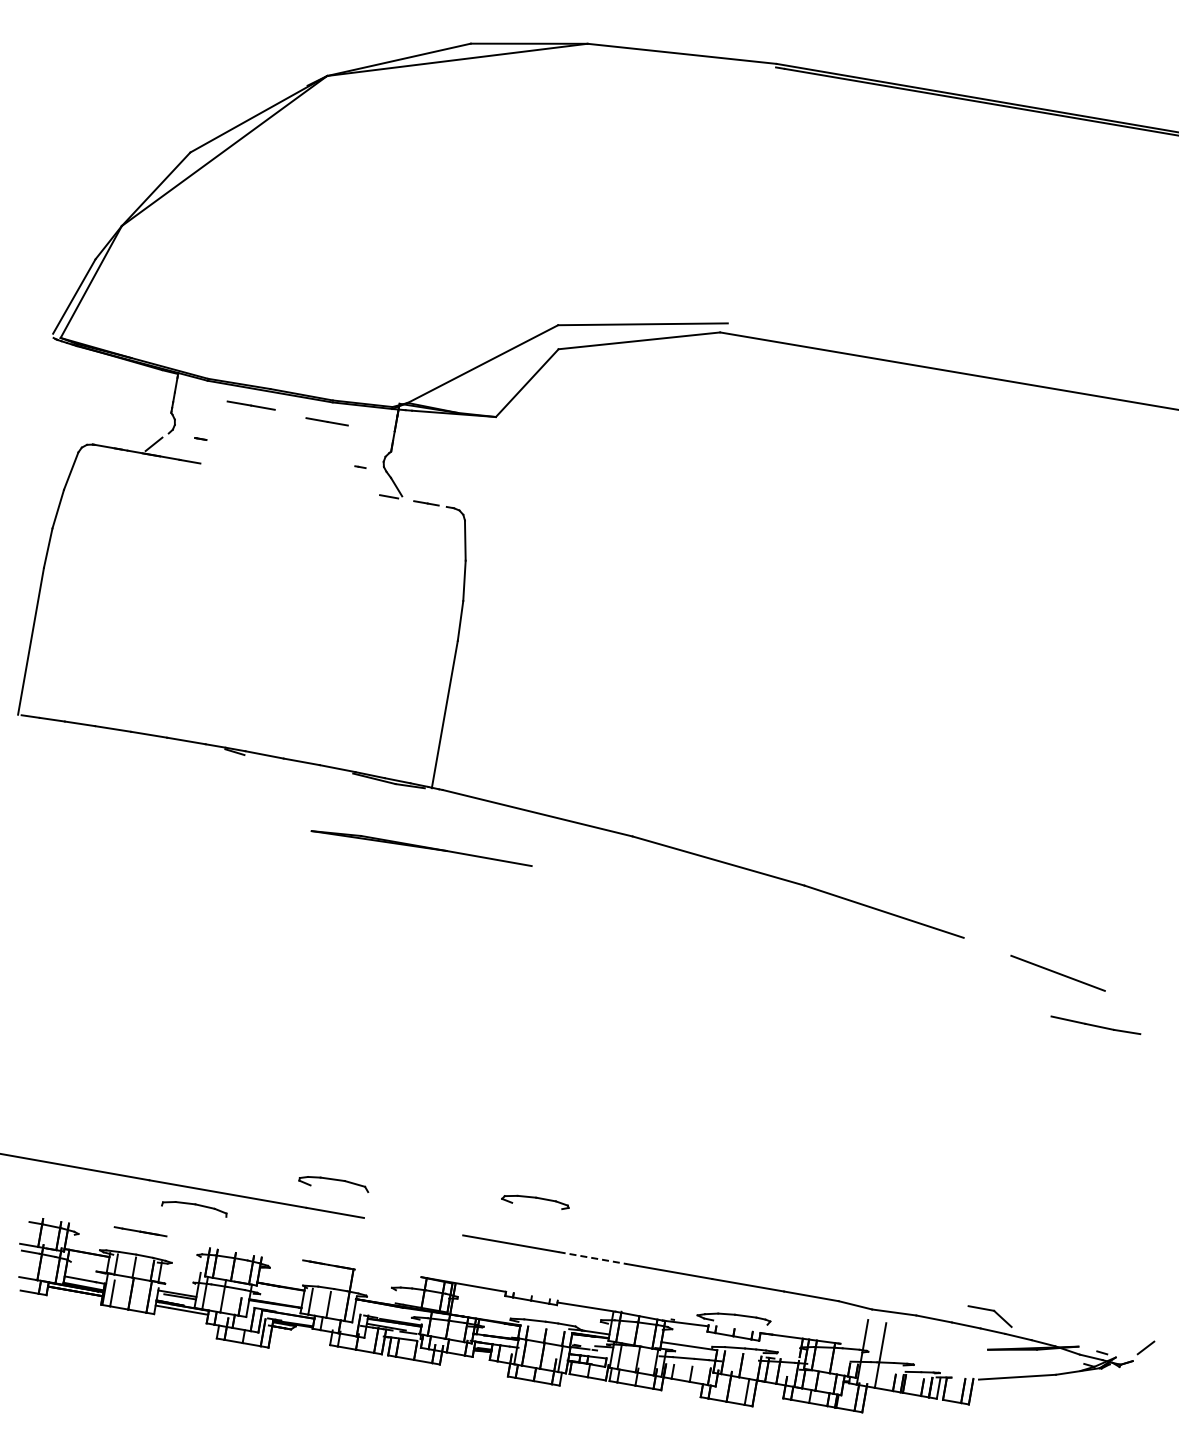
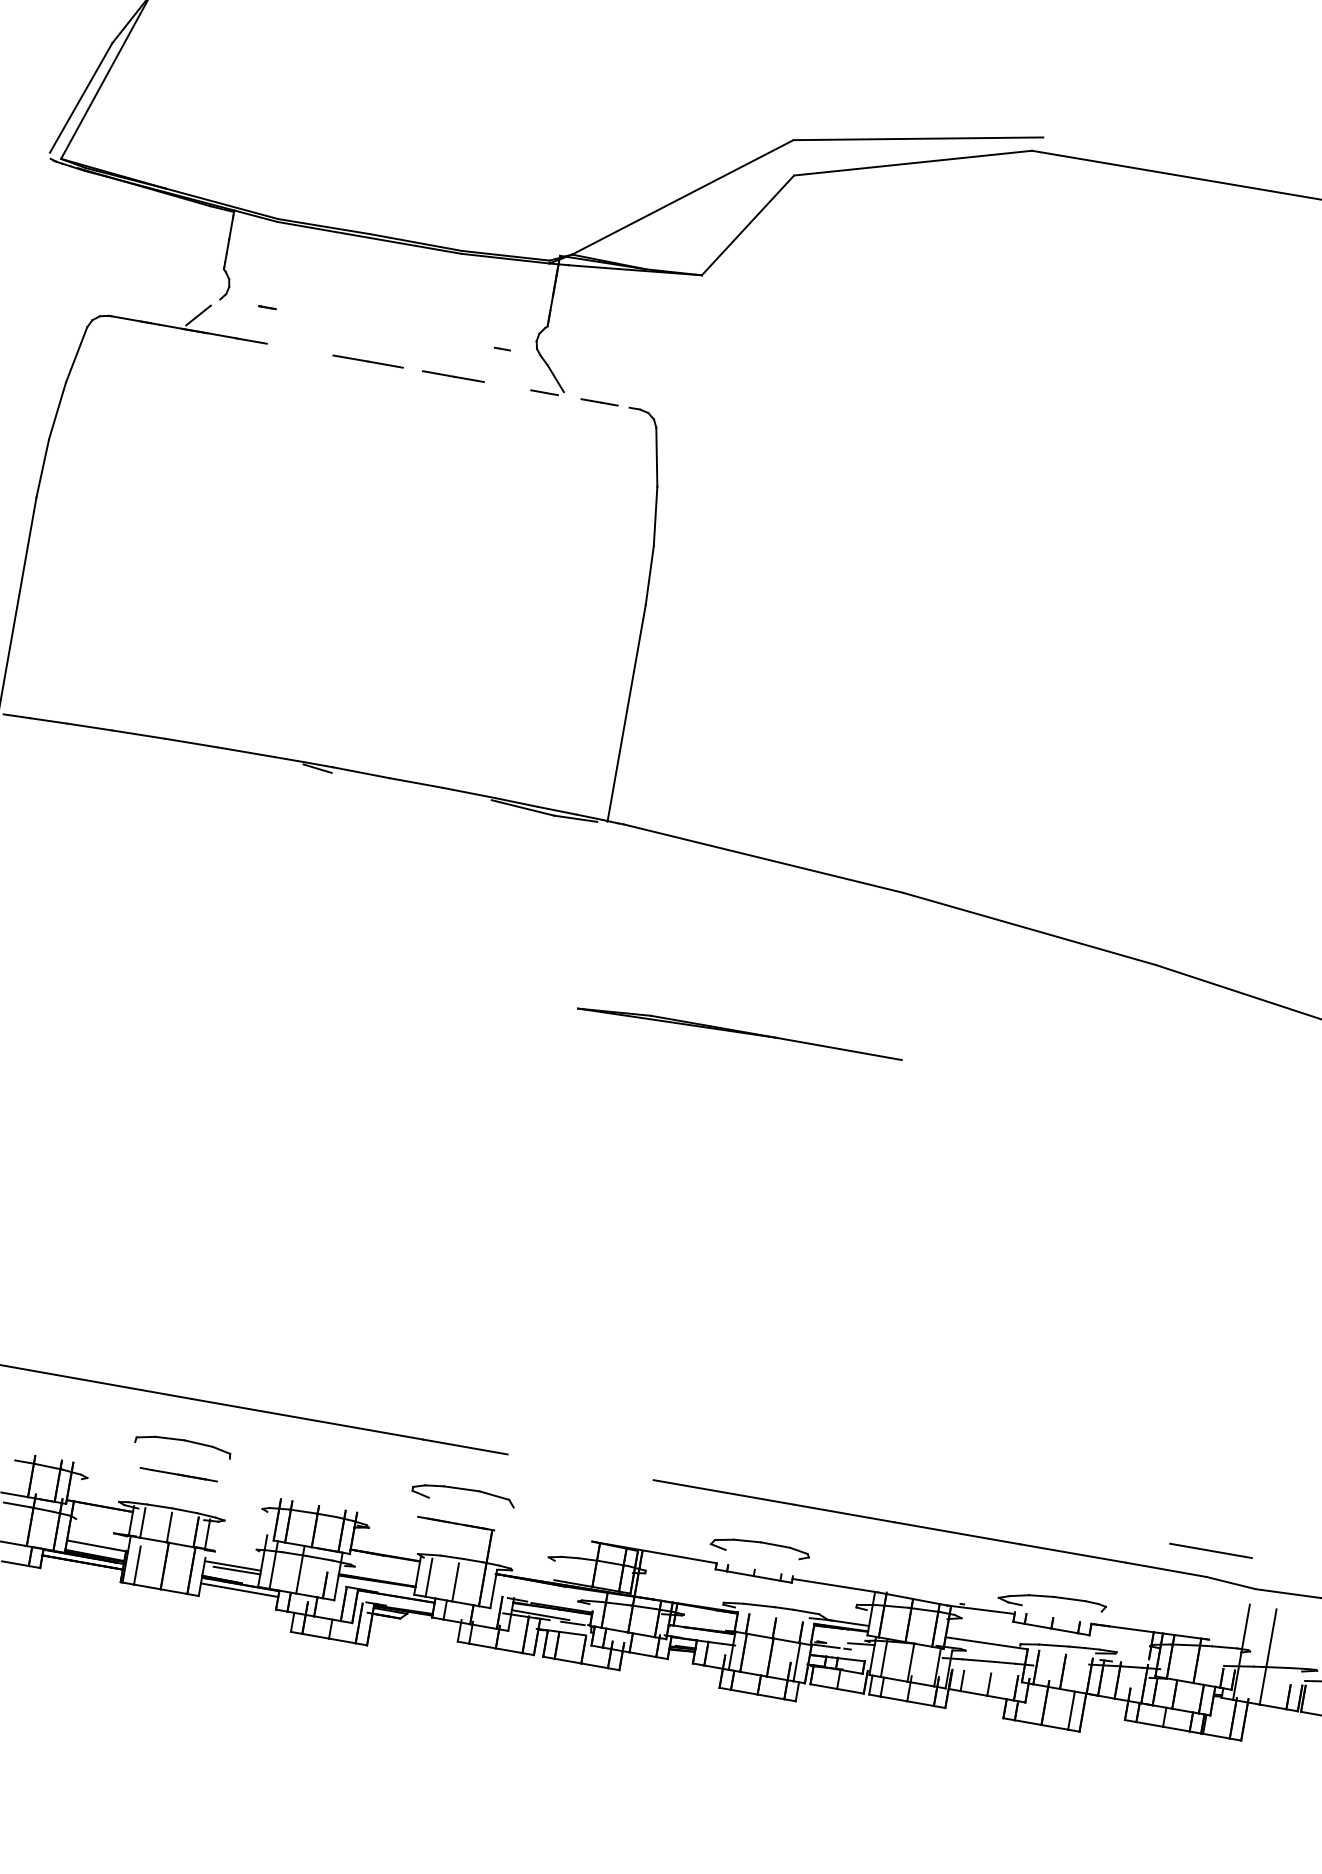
line: (250, 405) -> (367, 361), moved
line: (326, 421) -> (452, 376), moved
part: (421, 848) -> (739, 1034), moved
part: (333, 1184) -> (462, 1496), moved
part: (535, 1201) -> (760, 1547), moved
part: (194, 1209) -> (183, 1447), moved
line: (592, 1258) -> (844, 1514), dashed -> solid
line: (841, 1283) -> (1210, 1550), added

